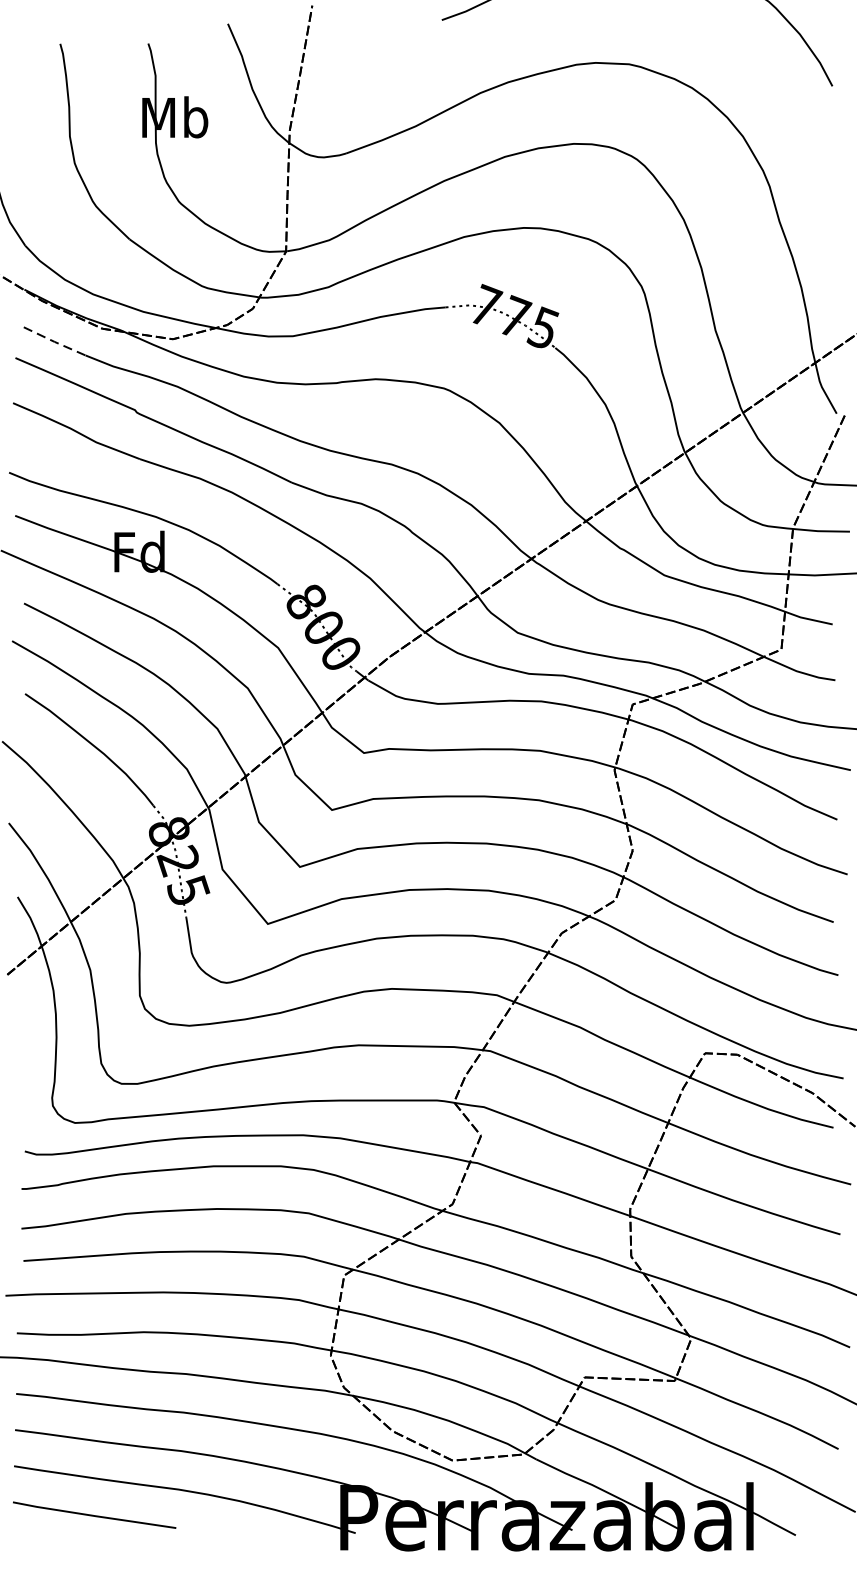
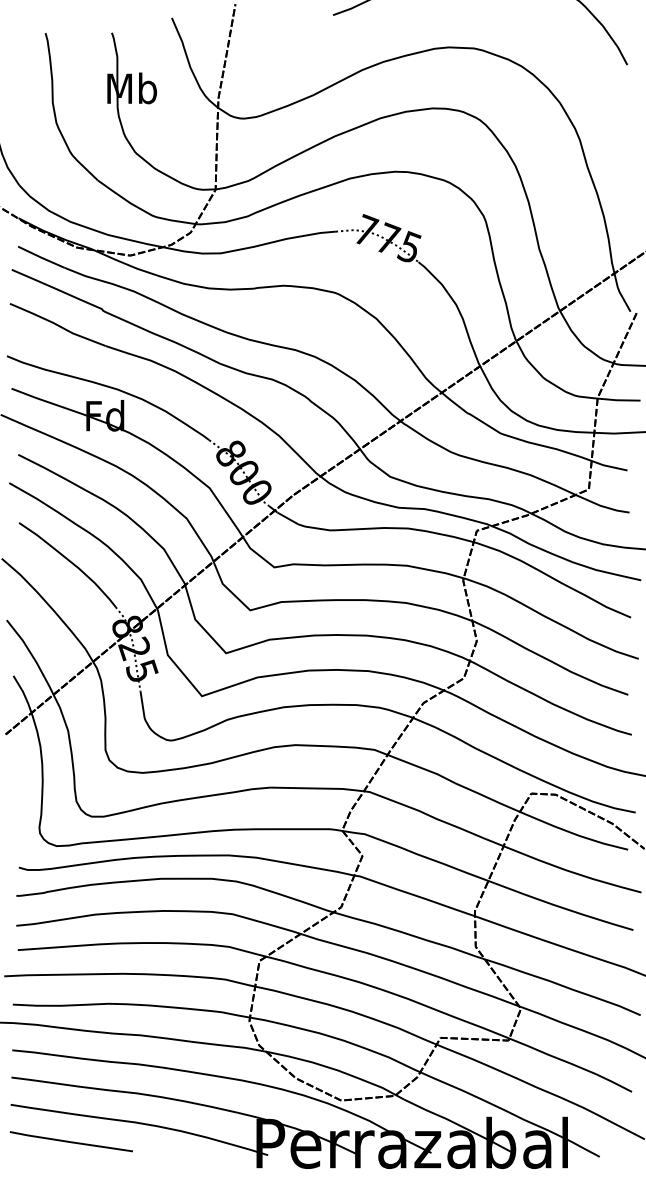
line: (54, 341) -> (41, 257), dashed -> solid

